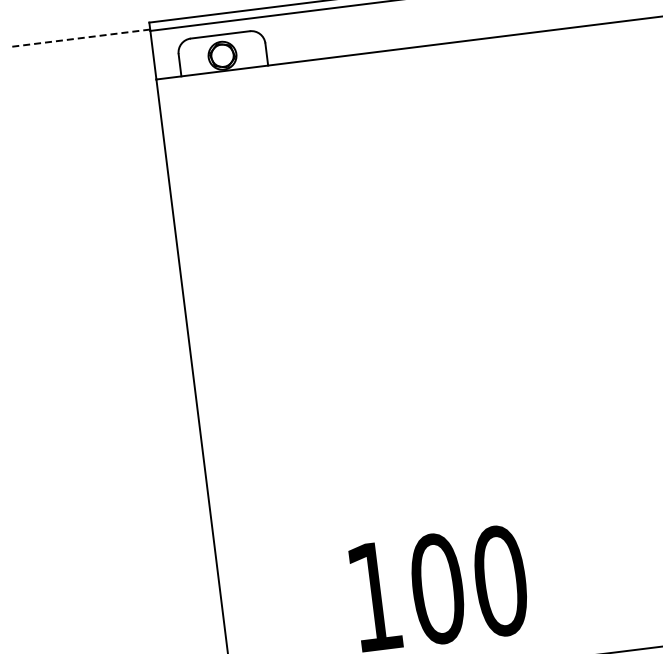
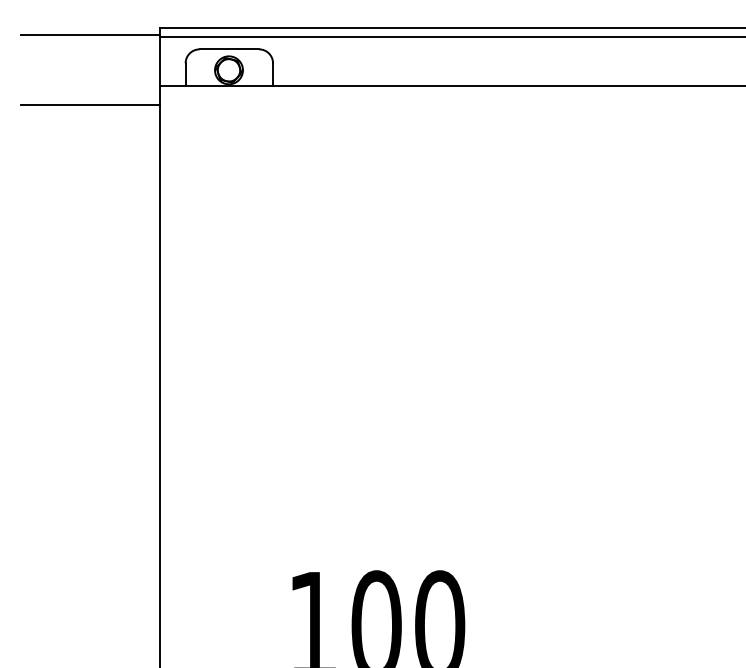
line: (80, 38) -> (90, 35), dashed -> solid
line: (89, 107) -> (90, 105), added

